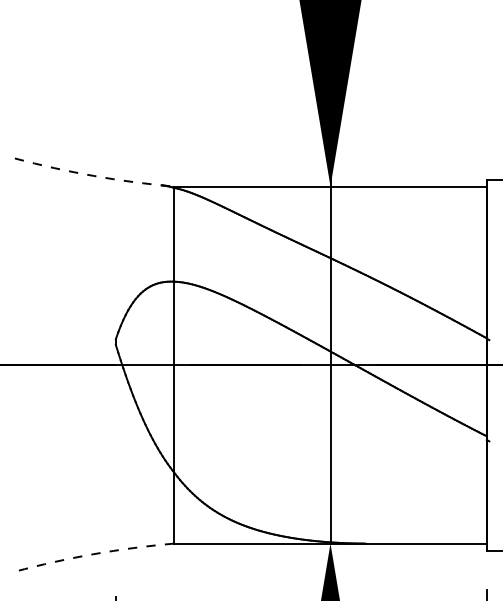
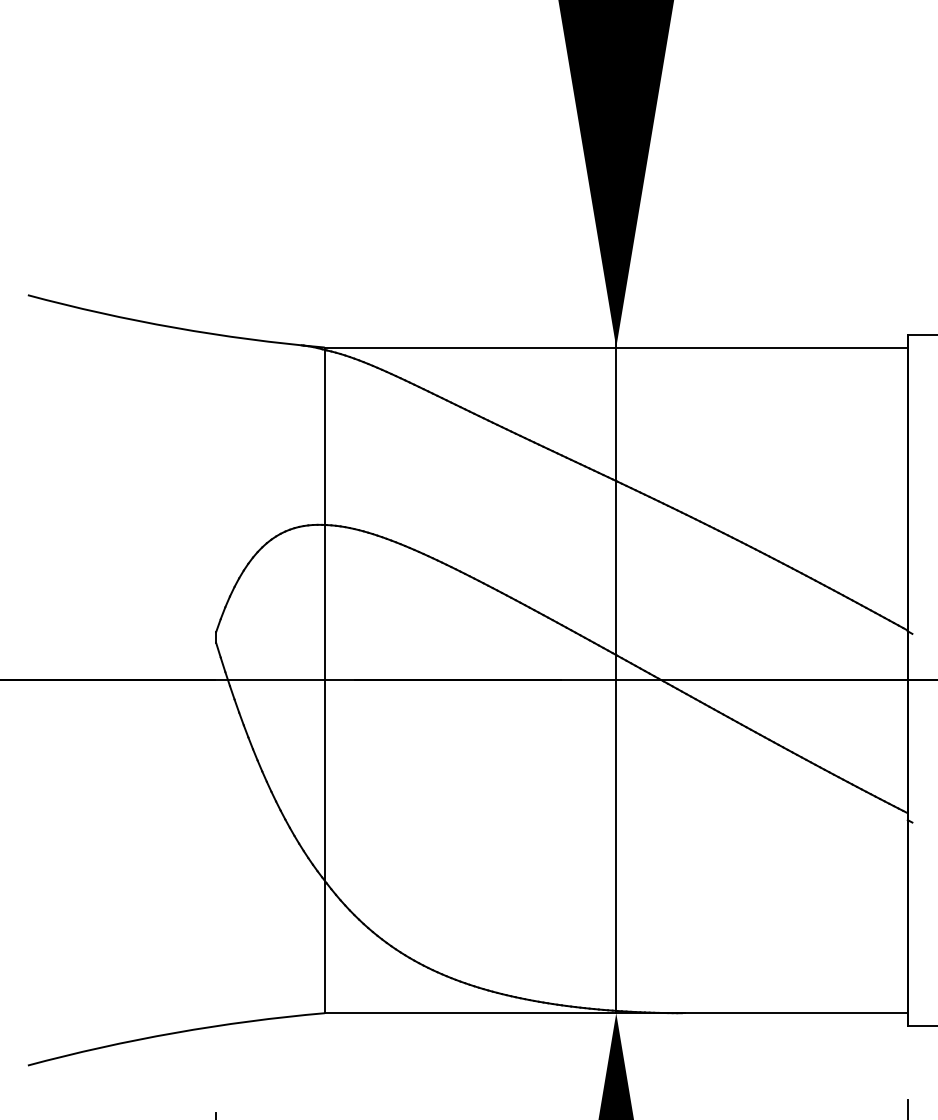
arc: (93, 175) -> (174, 326), dashed -> solid
arc: (93, 554) -> (174, 1033), dashed -> solid

